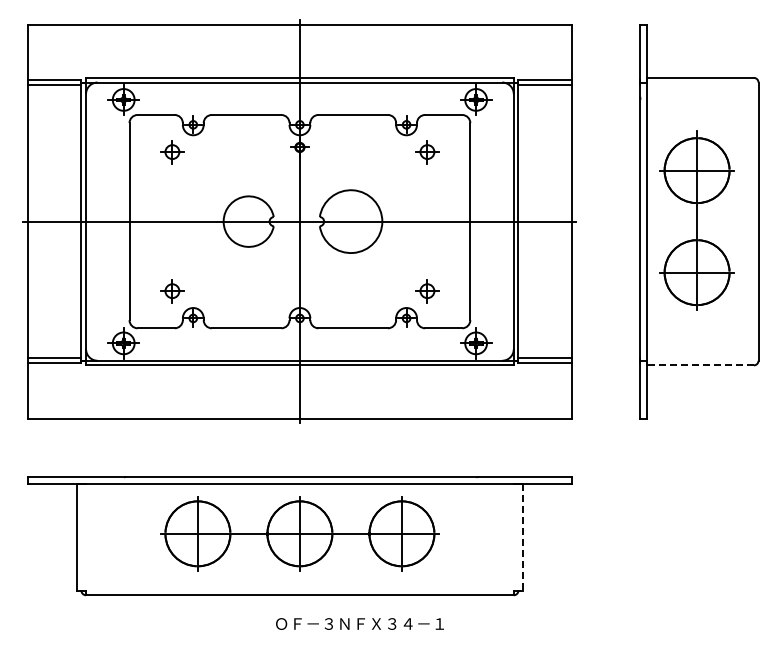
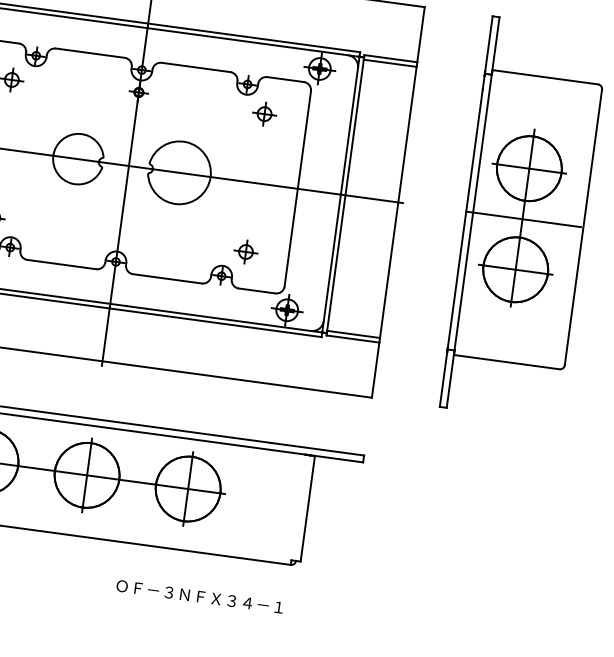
line: (698, 221) -> (523, 219), added
line: (700, 365) -> (506, 362), dashed -> solid
line: (523, 537) -> (308, 508), dashed -> solid
text: (359, 623) -> (199, 596), moved

